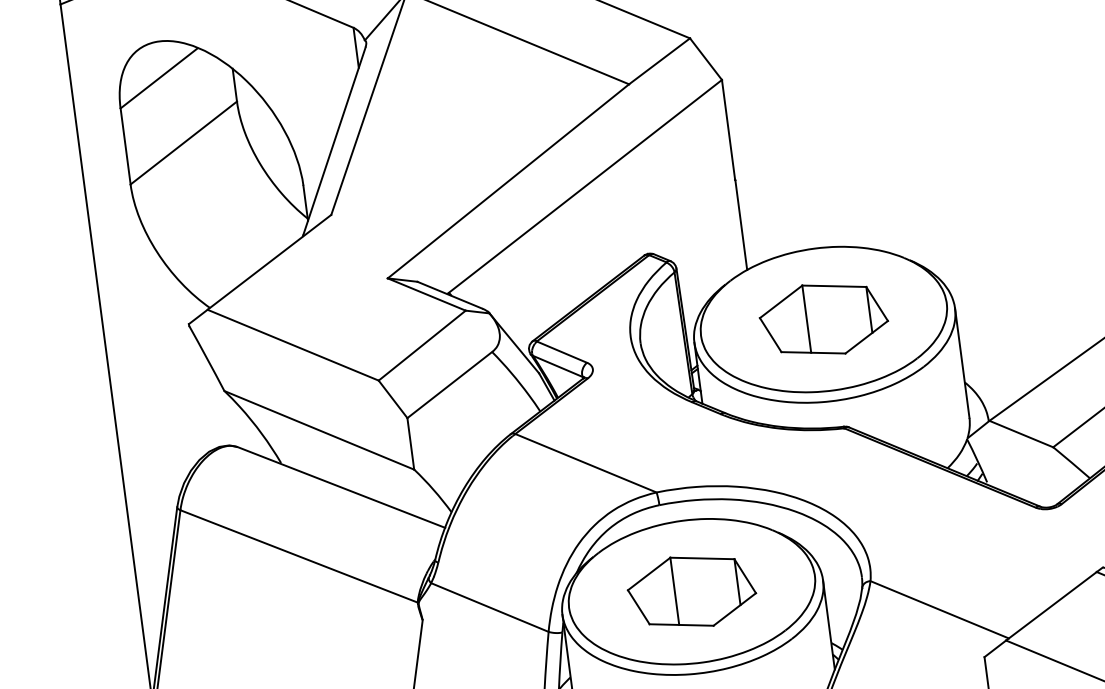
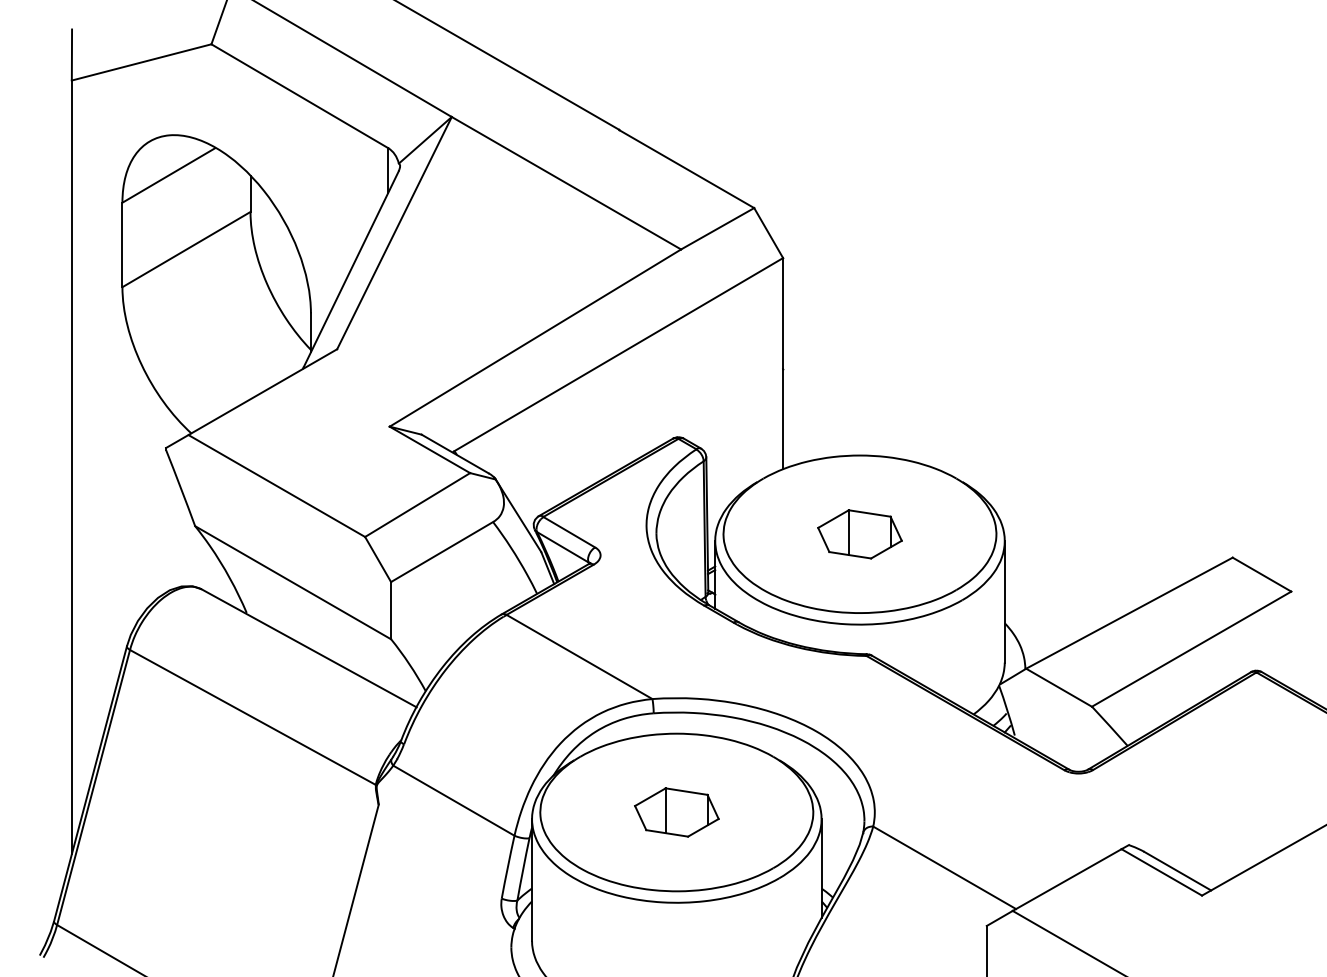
part: (823, 319) -> (859, 534), size x0.6
part: (691, 591) -> (676, 812), size x0.6

